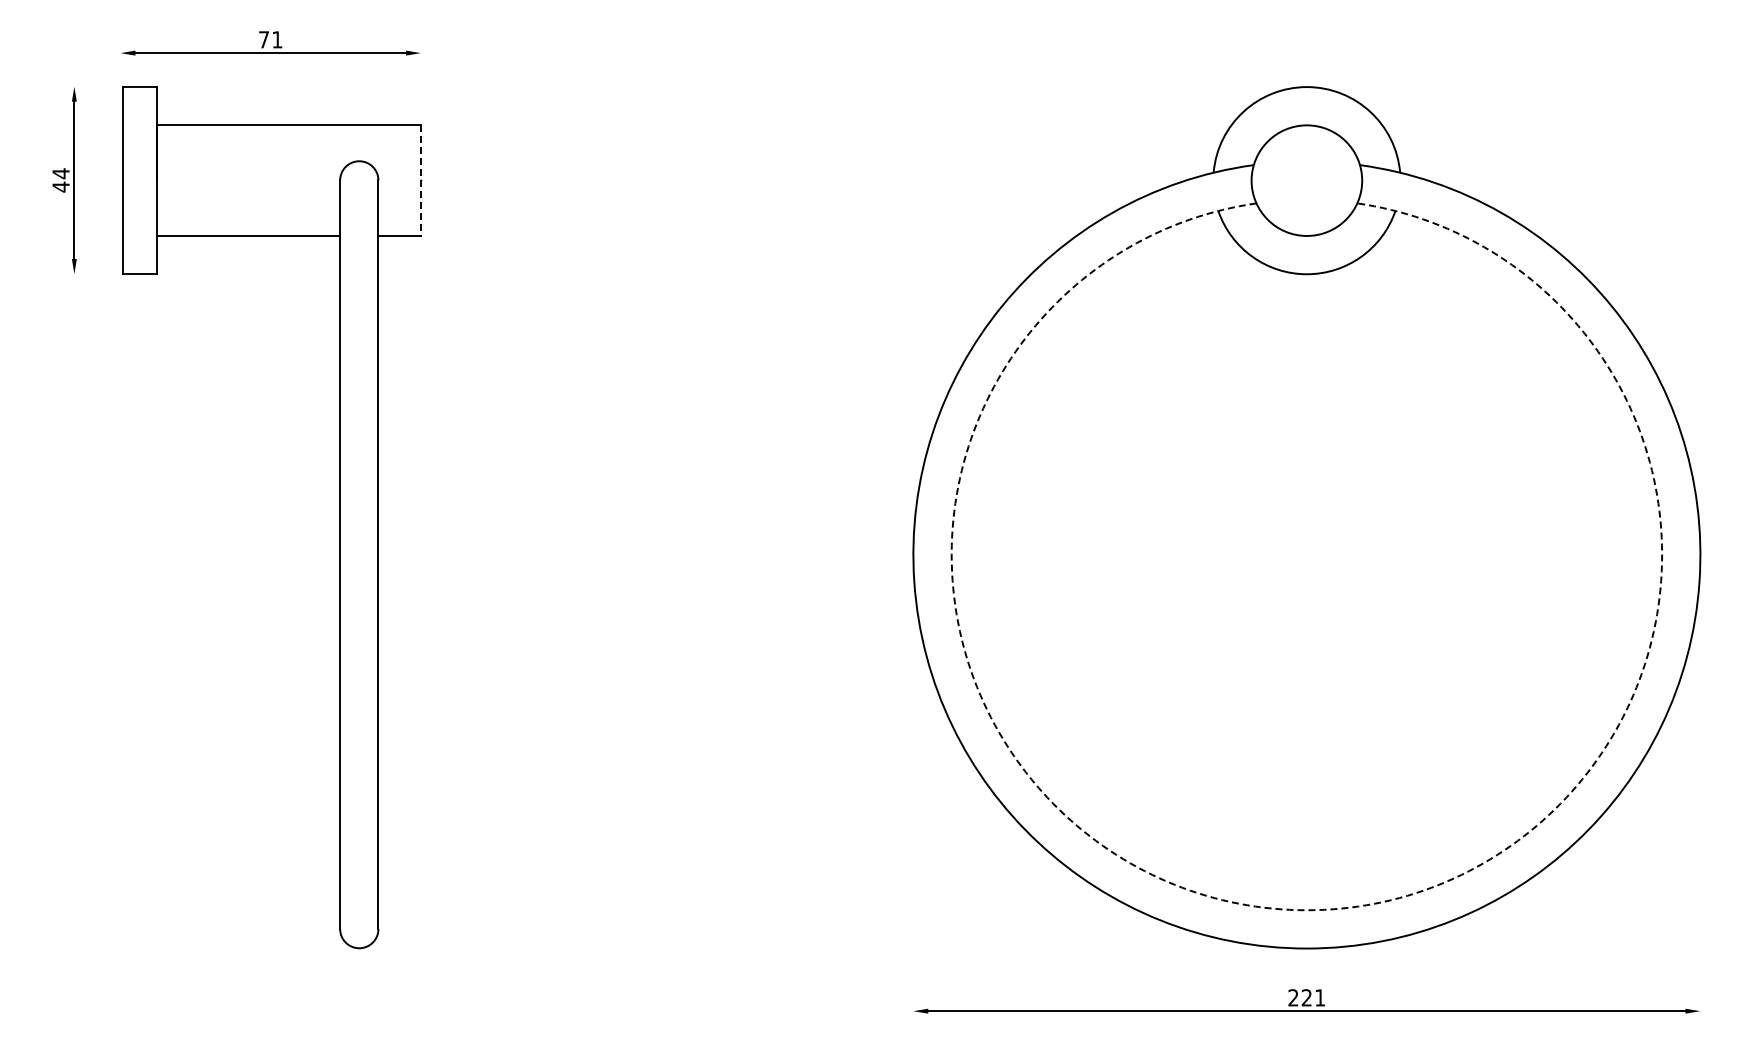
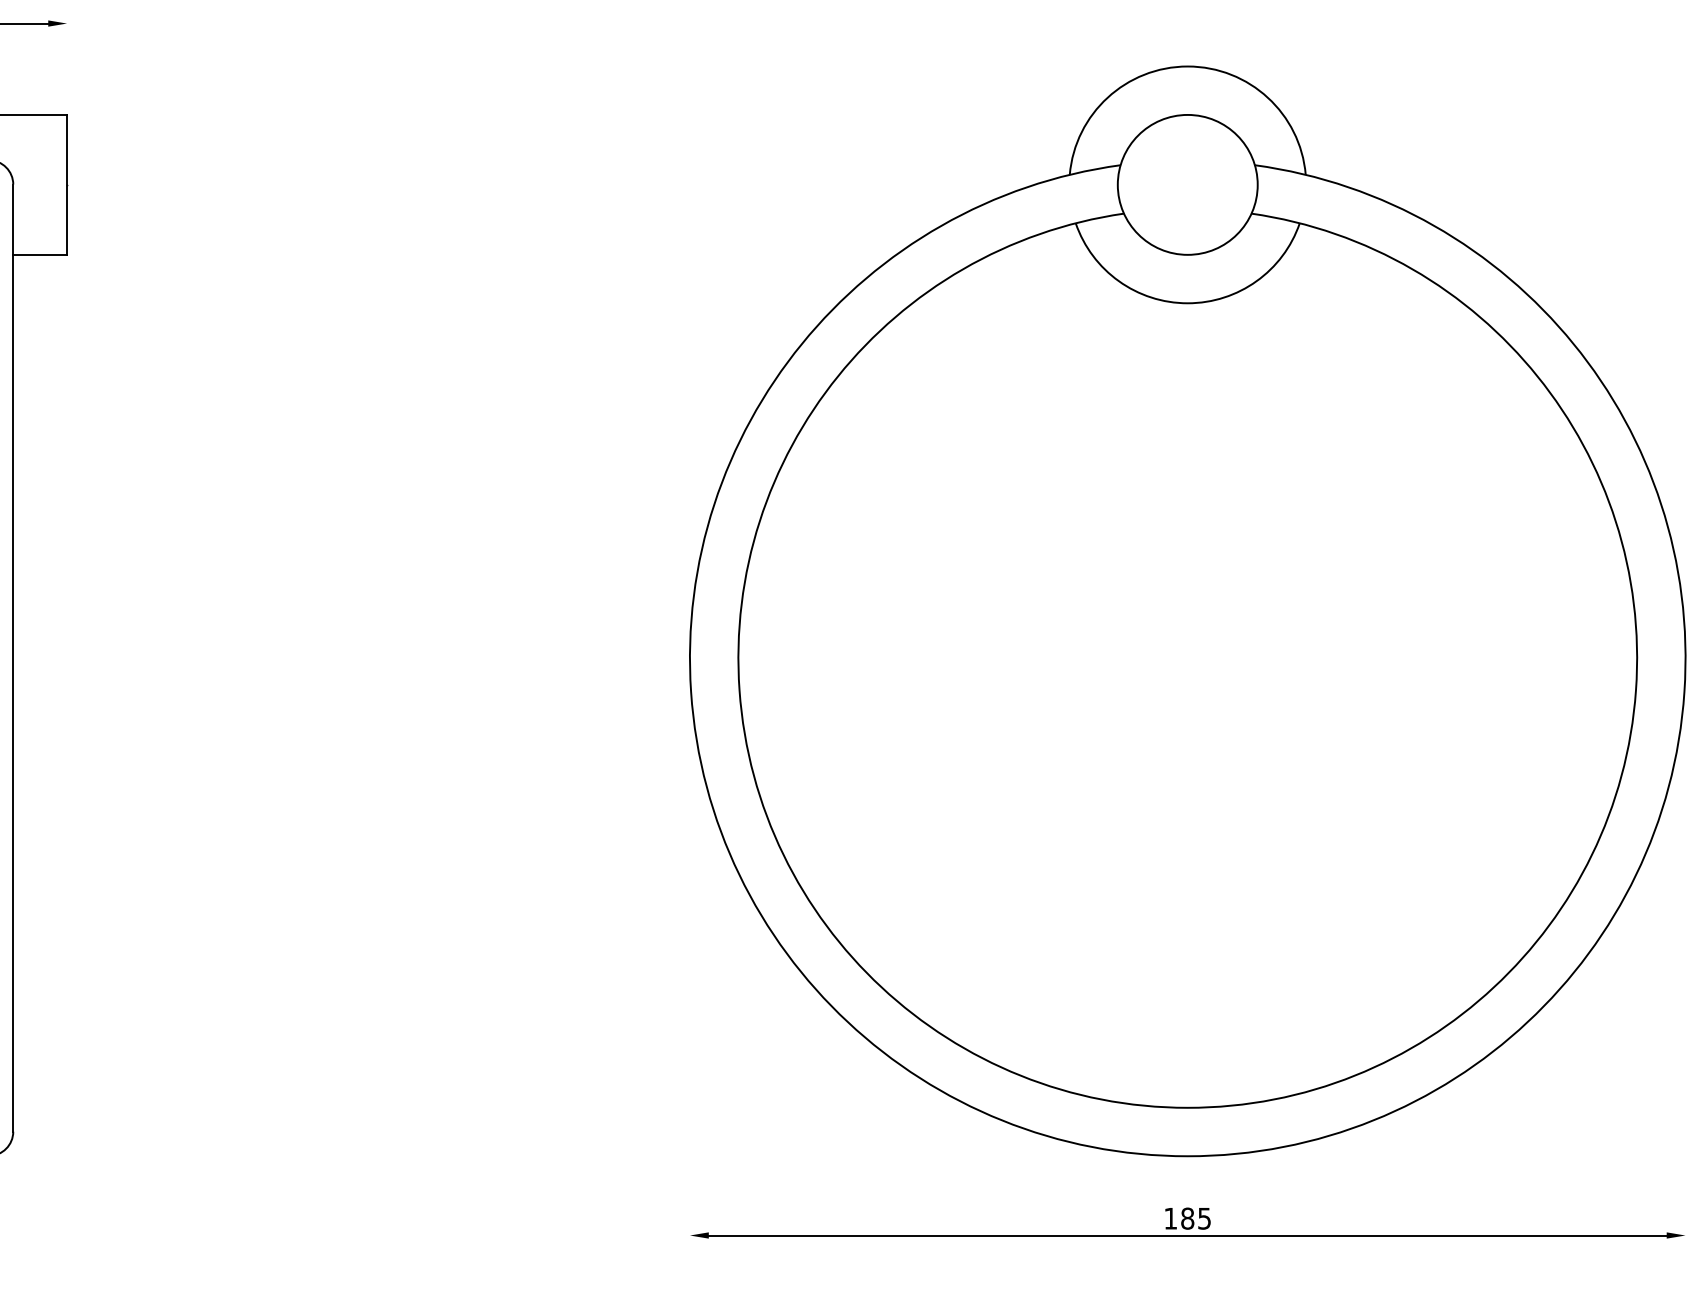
line: (420, 180) -> (66, 184), dashed -> solid
arc: (1306, 910) -> (1187, 1108), dashed -> solid
text: (1306, 997) -> (1187, 1218), 221 -> 185

